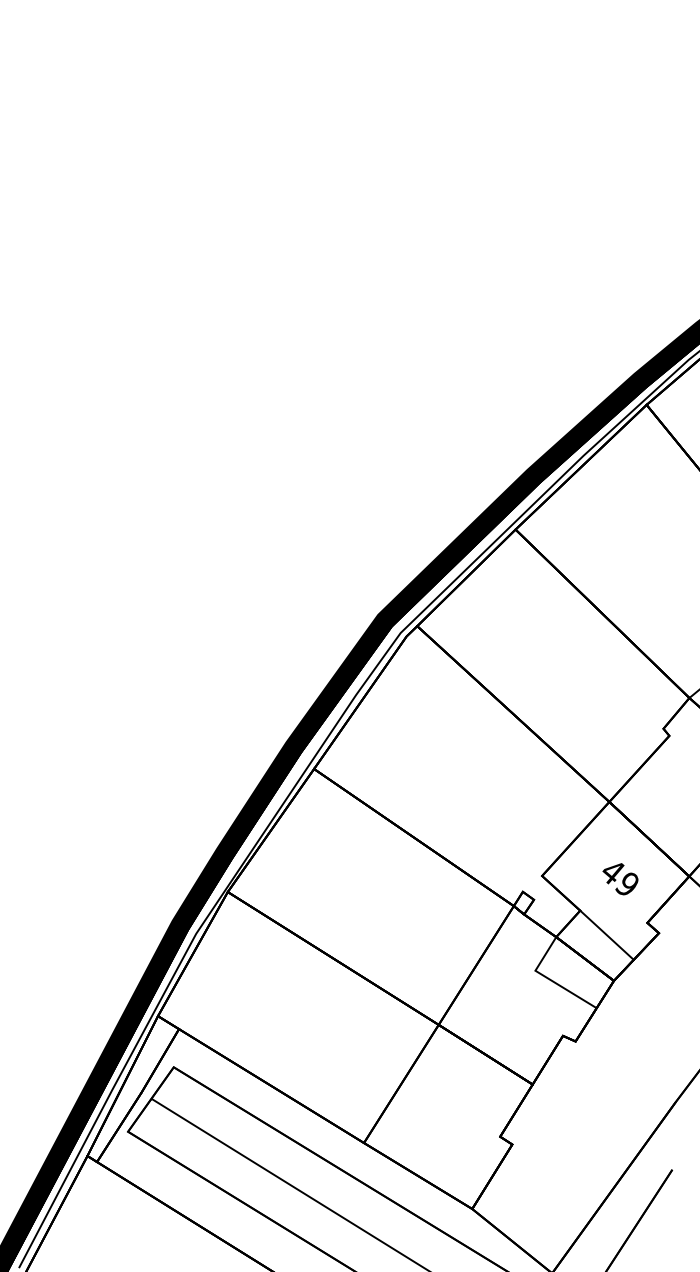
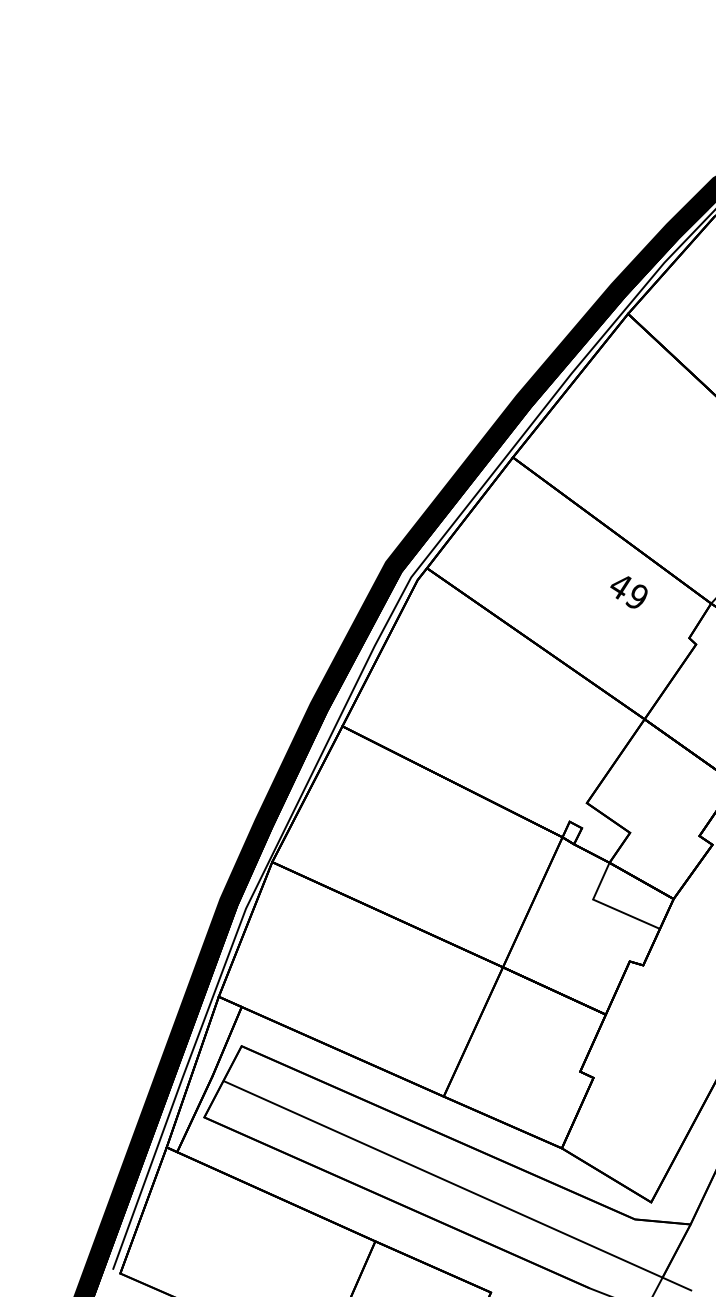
text: (619, 878) -> (628, 592), moved
line: (607, 934) -> (660, 853), removed

